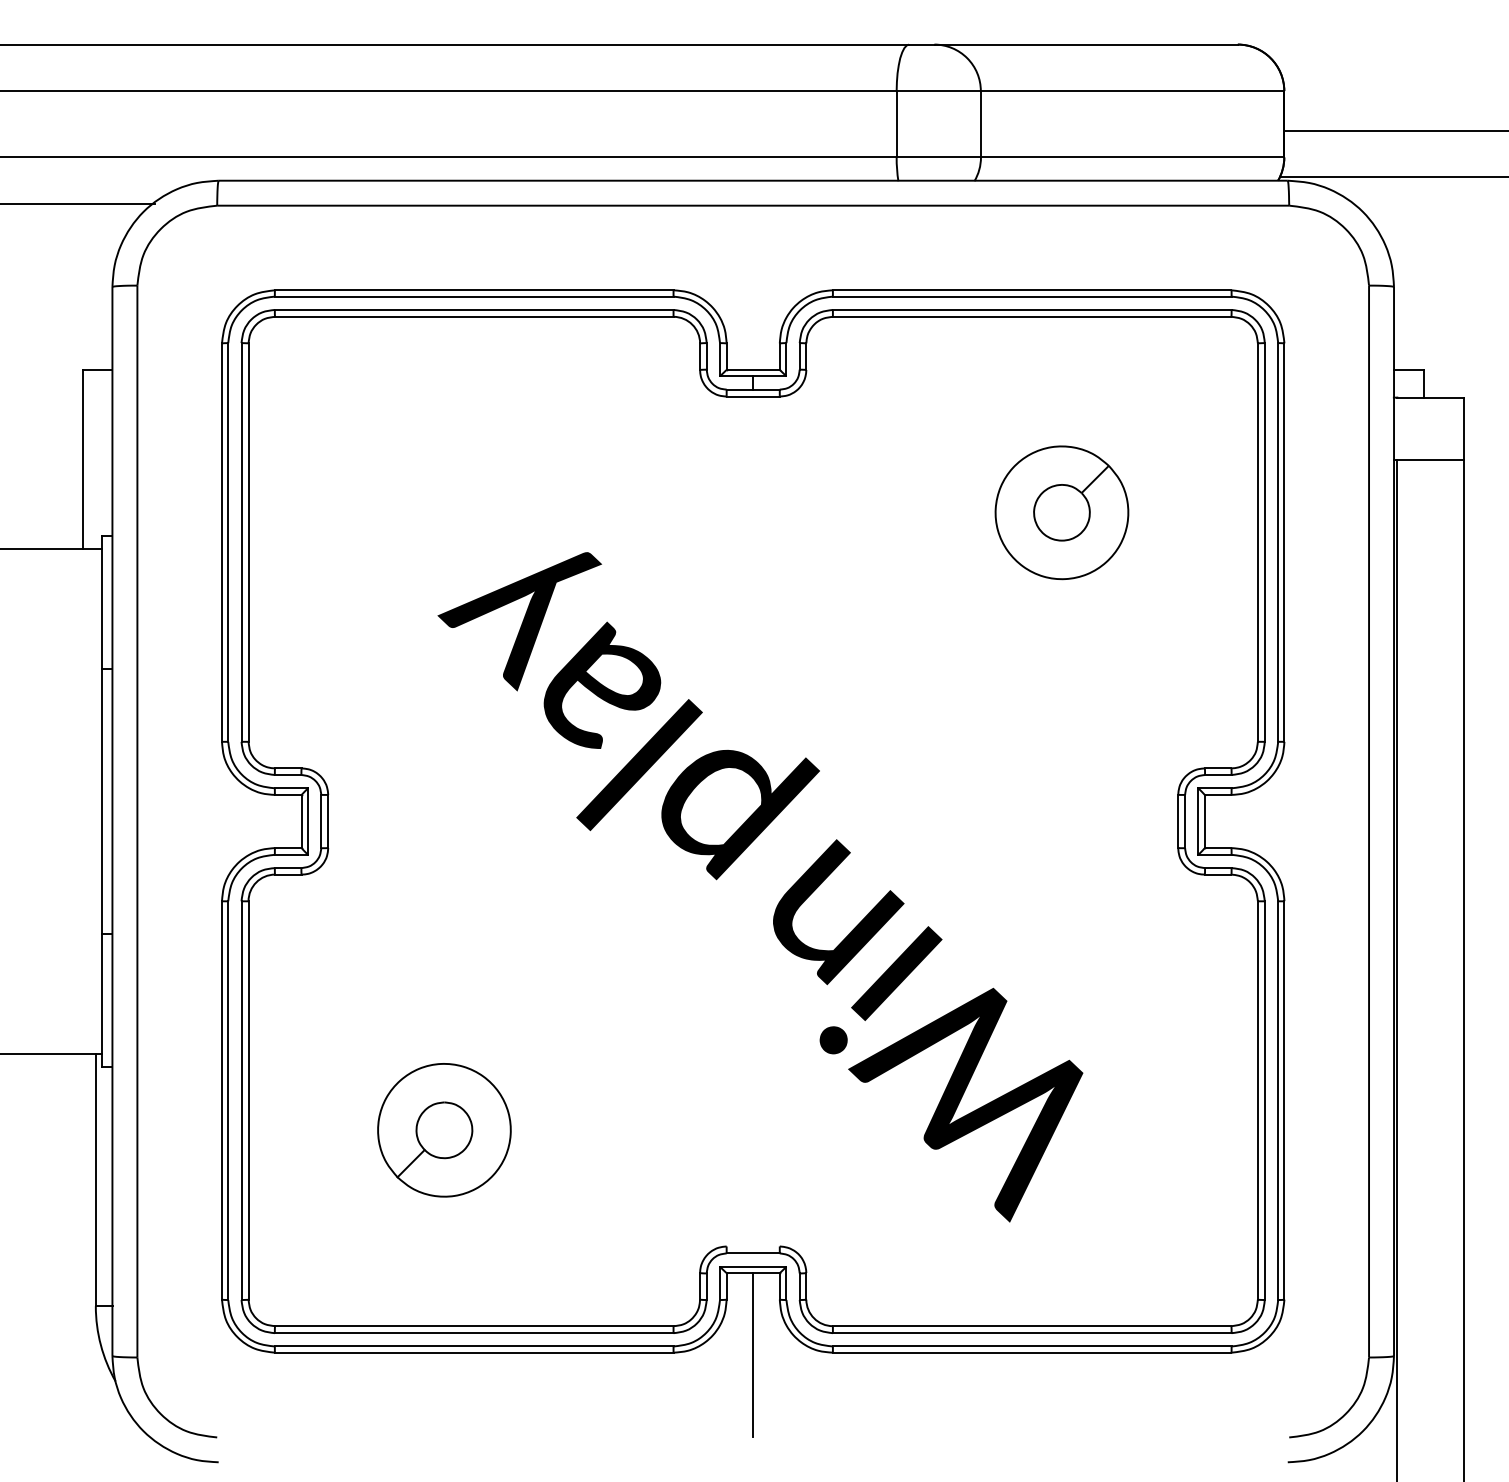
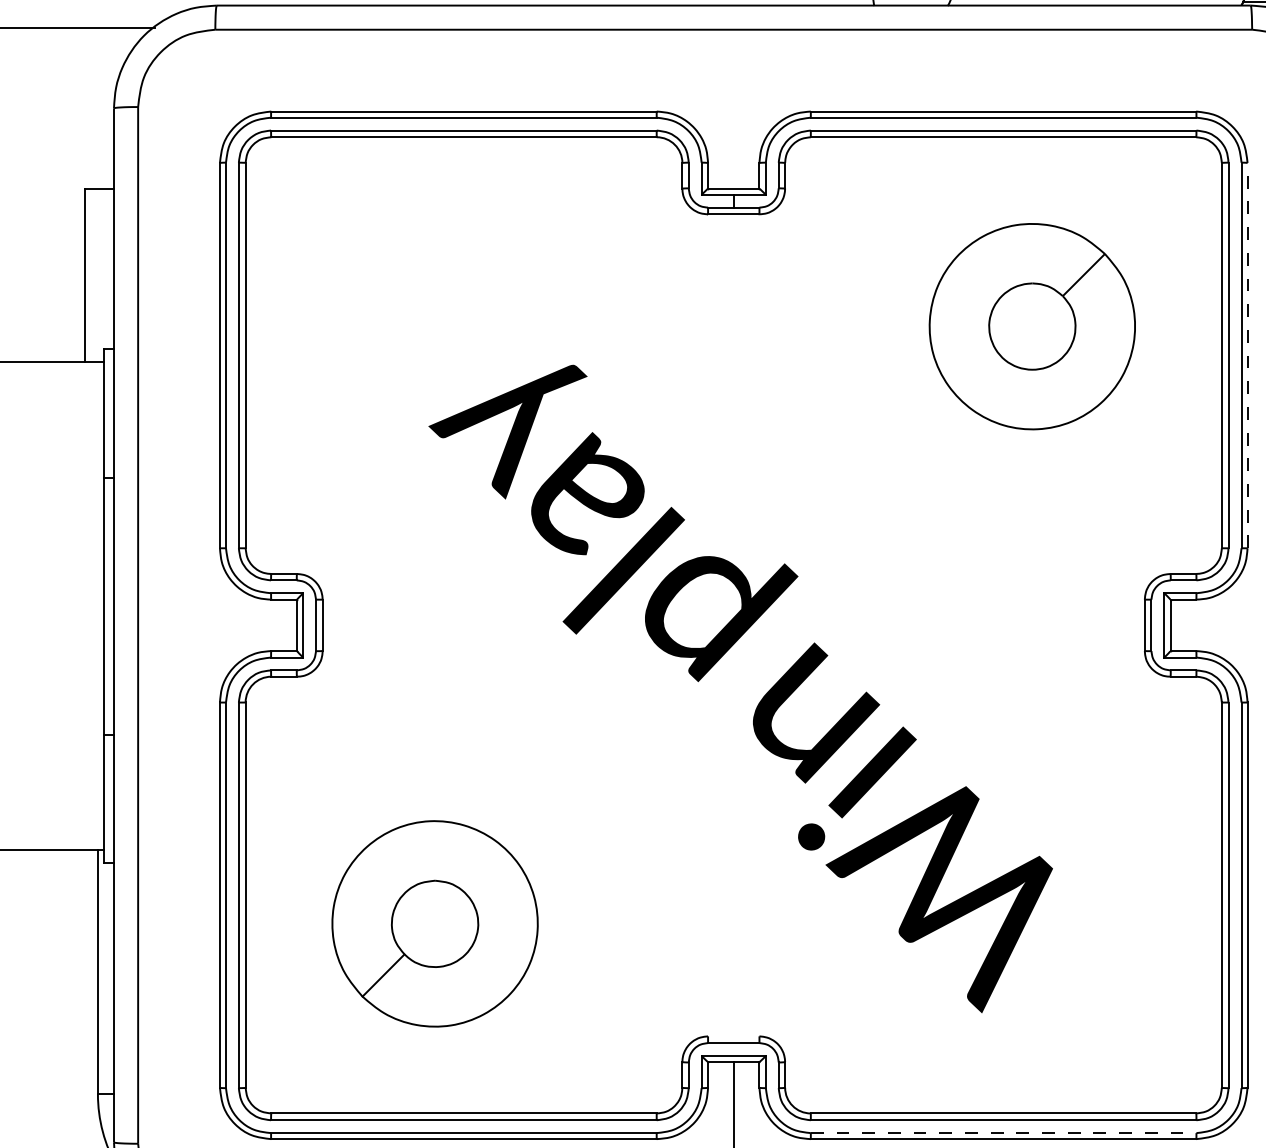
part: (1061, 512) -> (1031, 326), size x1.6
line: (1284, 542) -> (1247, 355), solid -> dashed
part: (444, 1130) -> (435, 924), size x1.6
line: (1032, 1346) -> (1003, 1133), solid -> dashed

